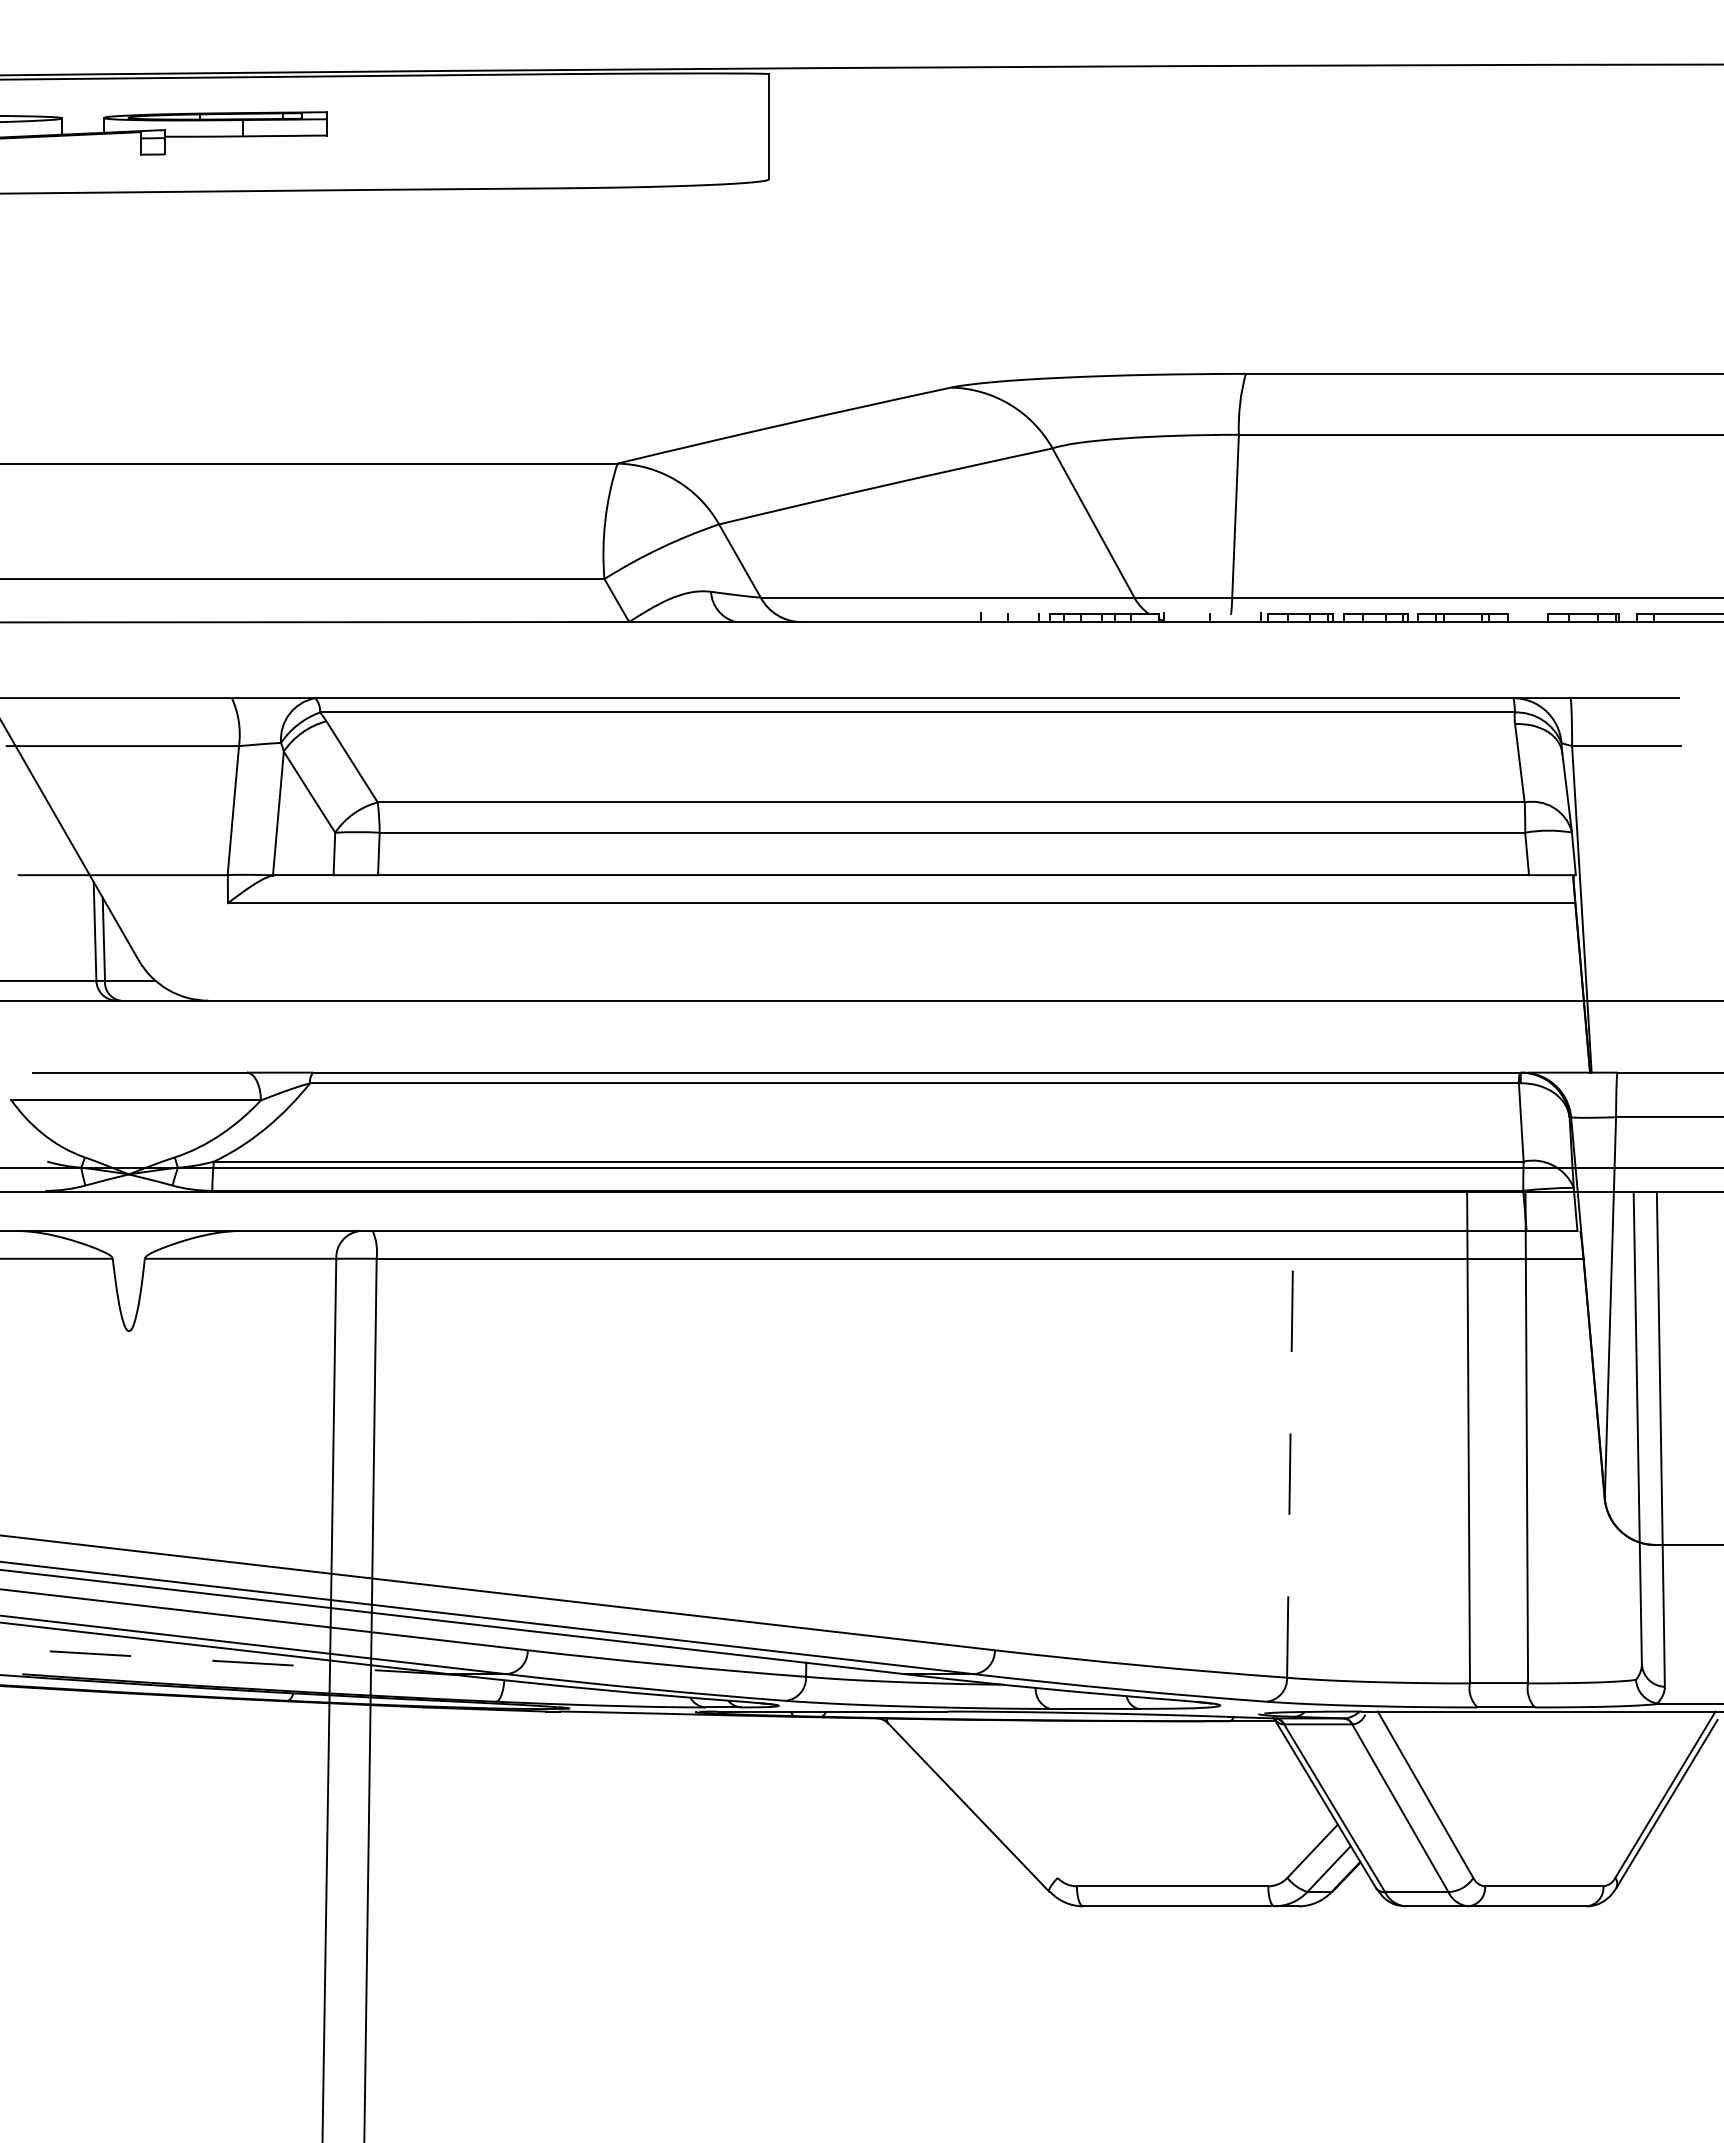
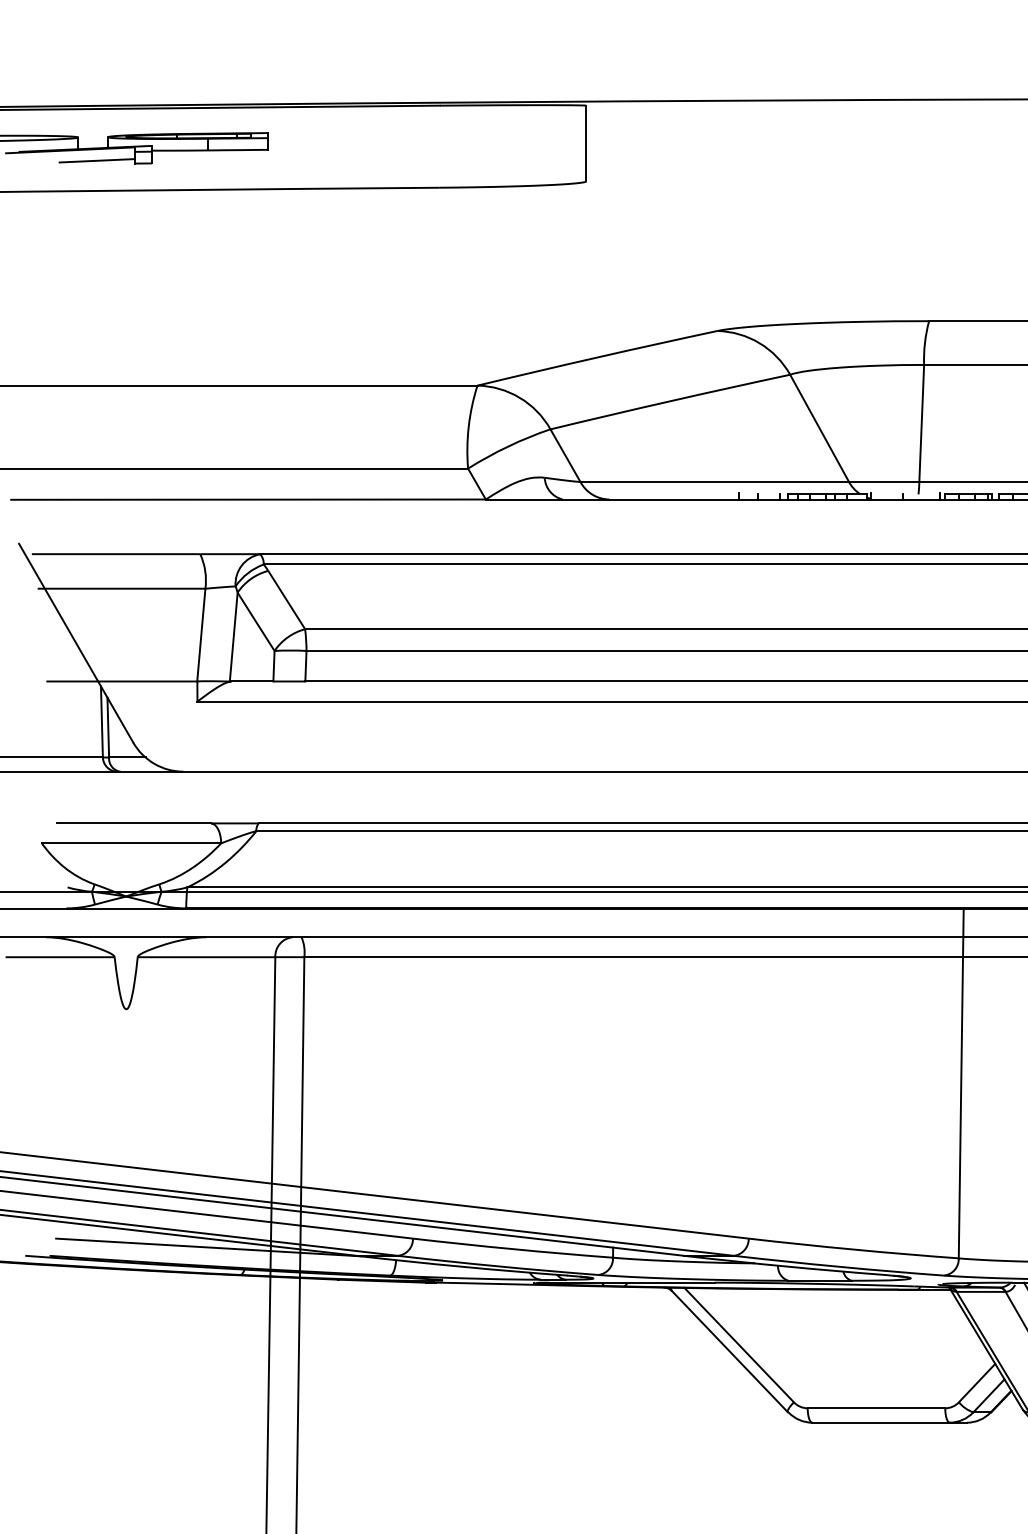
line: (88, 150) -> (97, 160), added
line: (1290, 1434) -> (961, 1083), dashed -> solid
line: (243, 1662) -> (208, 1247), dashed -> solid
line: (981, 1797) -> (739, 1344), added

